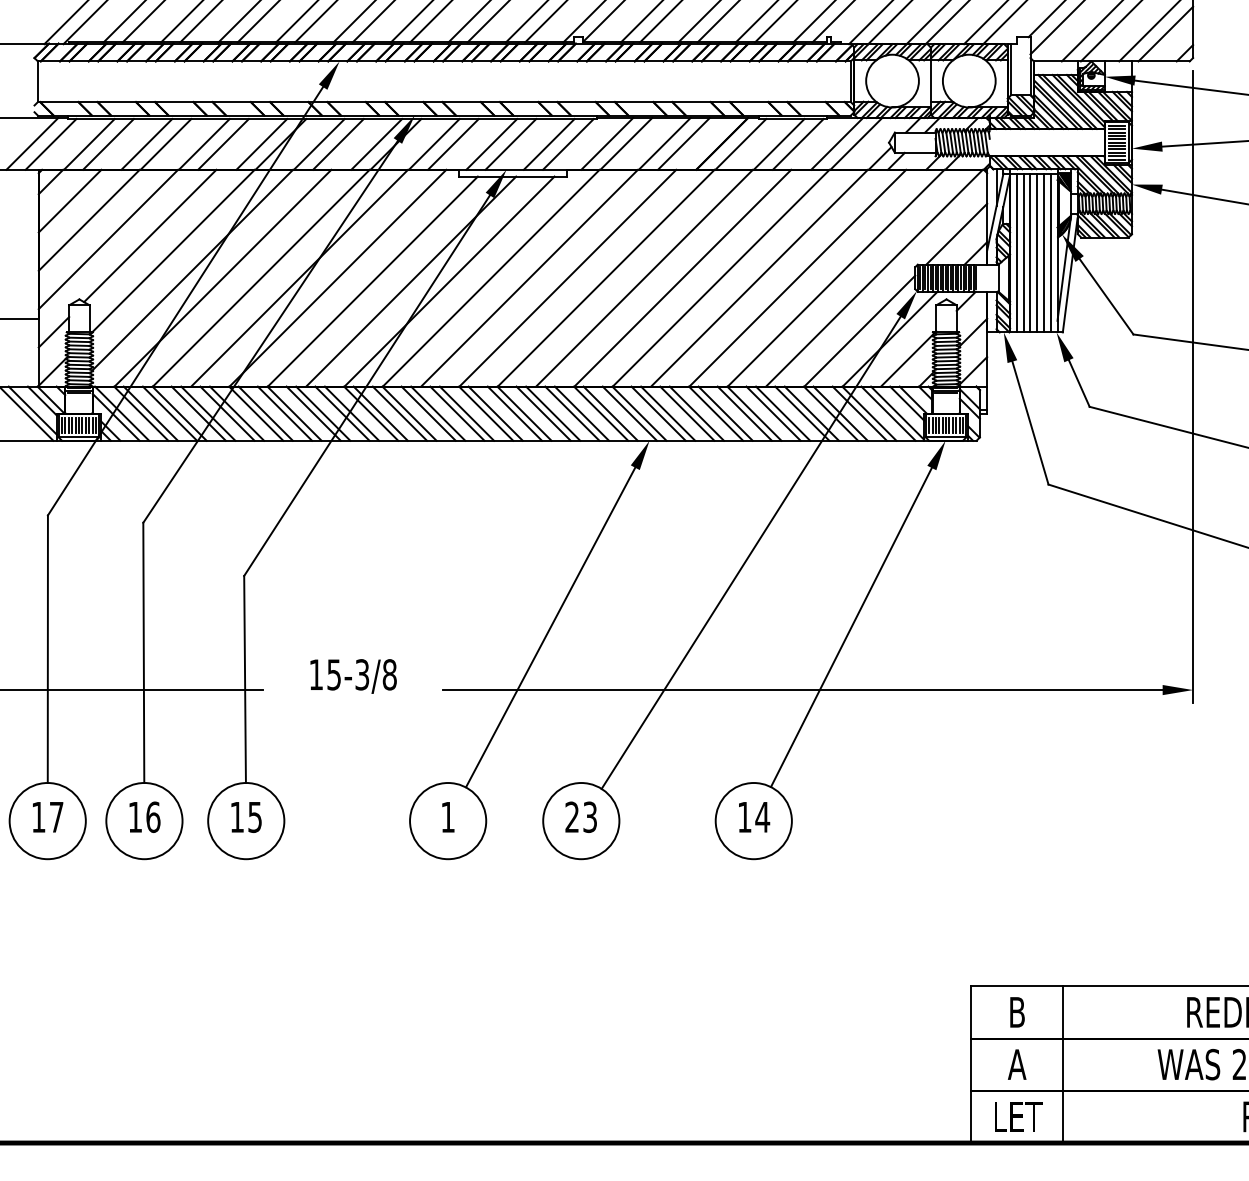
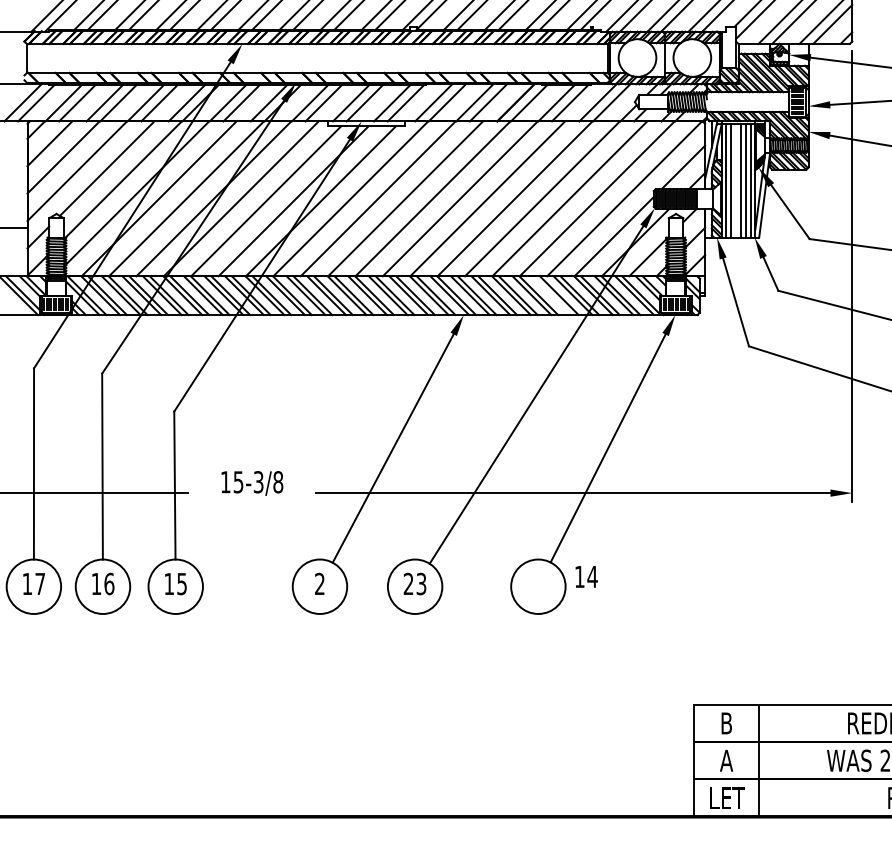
line: (1030, 252) -> (736, 180), removed
line: (773, 413) -> (552, 295), removed
text: (447, 816) -> (319, 583), 1 -> 2
text: (754, 817) -> (586, 577), moved

